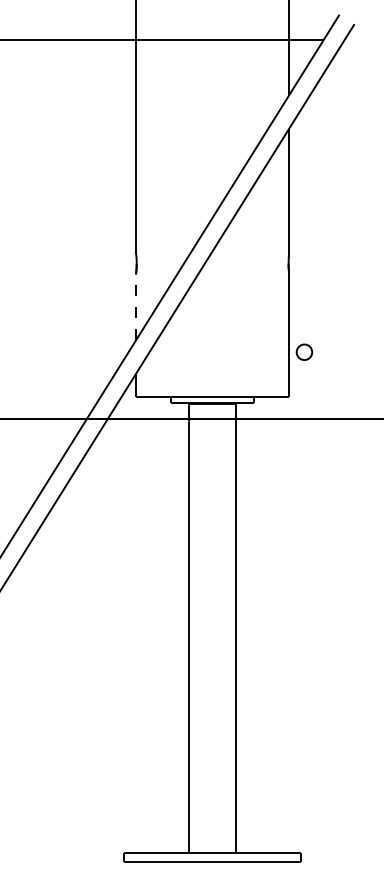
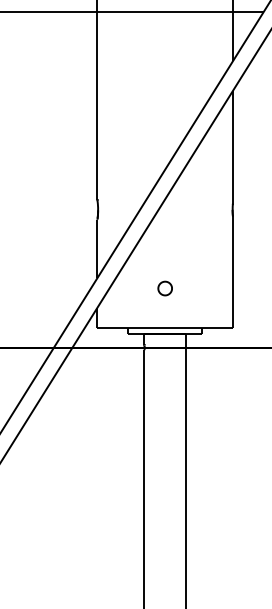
line: (135, 307) -> (97, 248), dashed -> solid
part: (304, 351) -> (165, 287), moved

